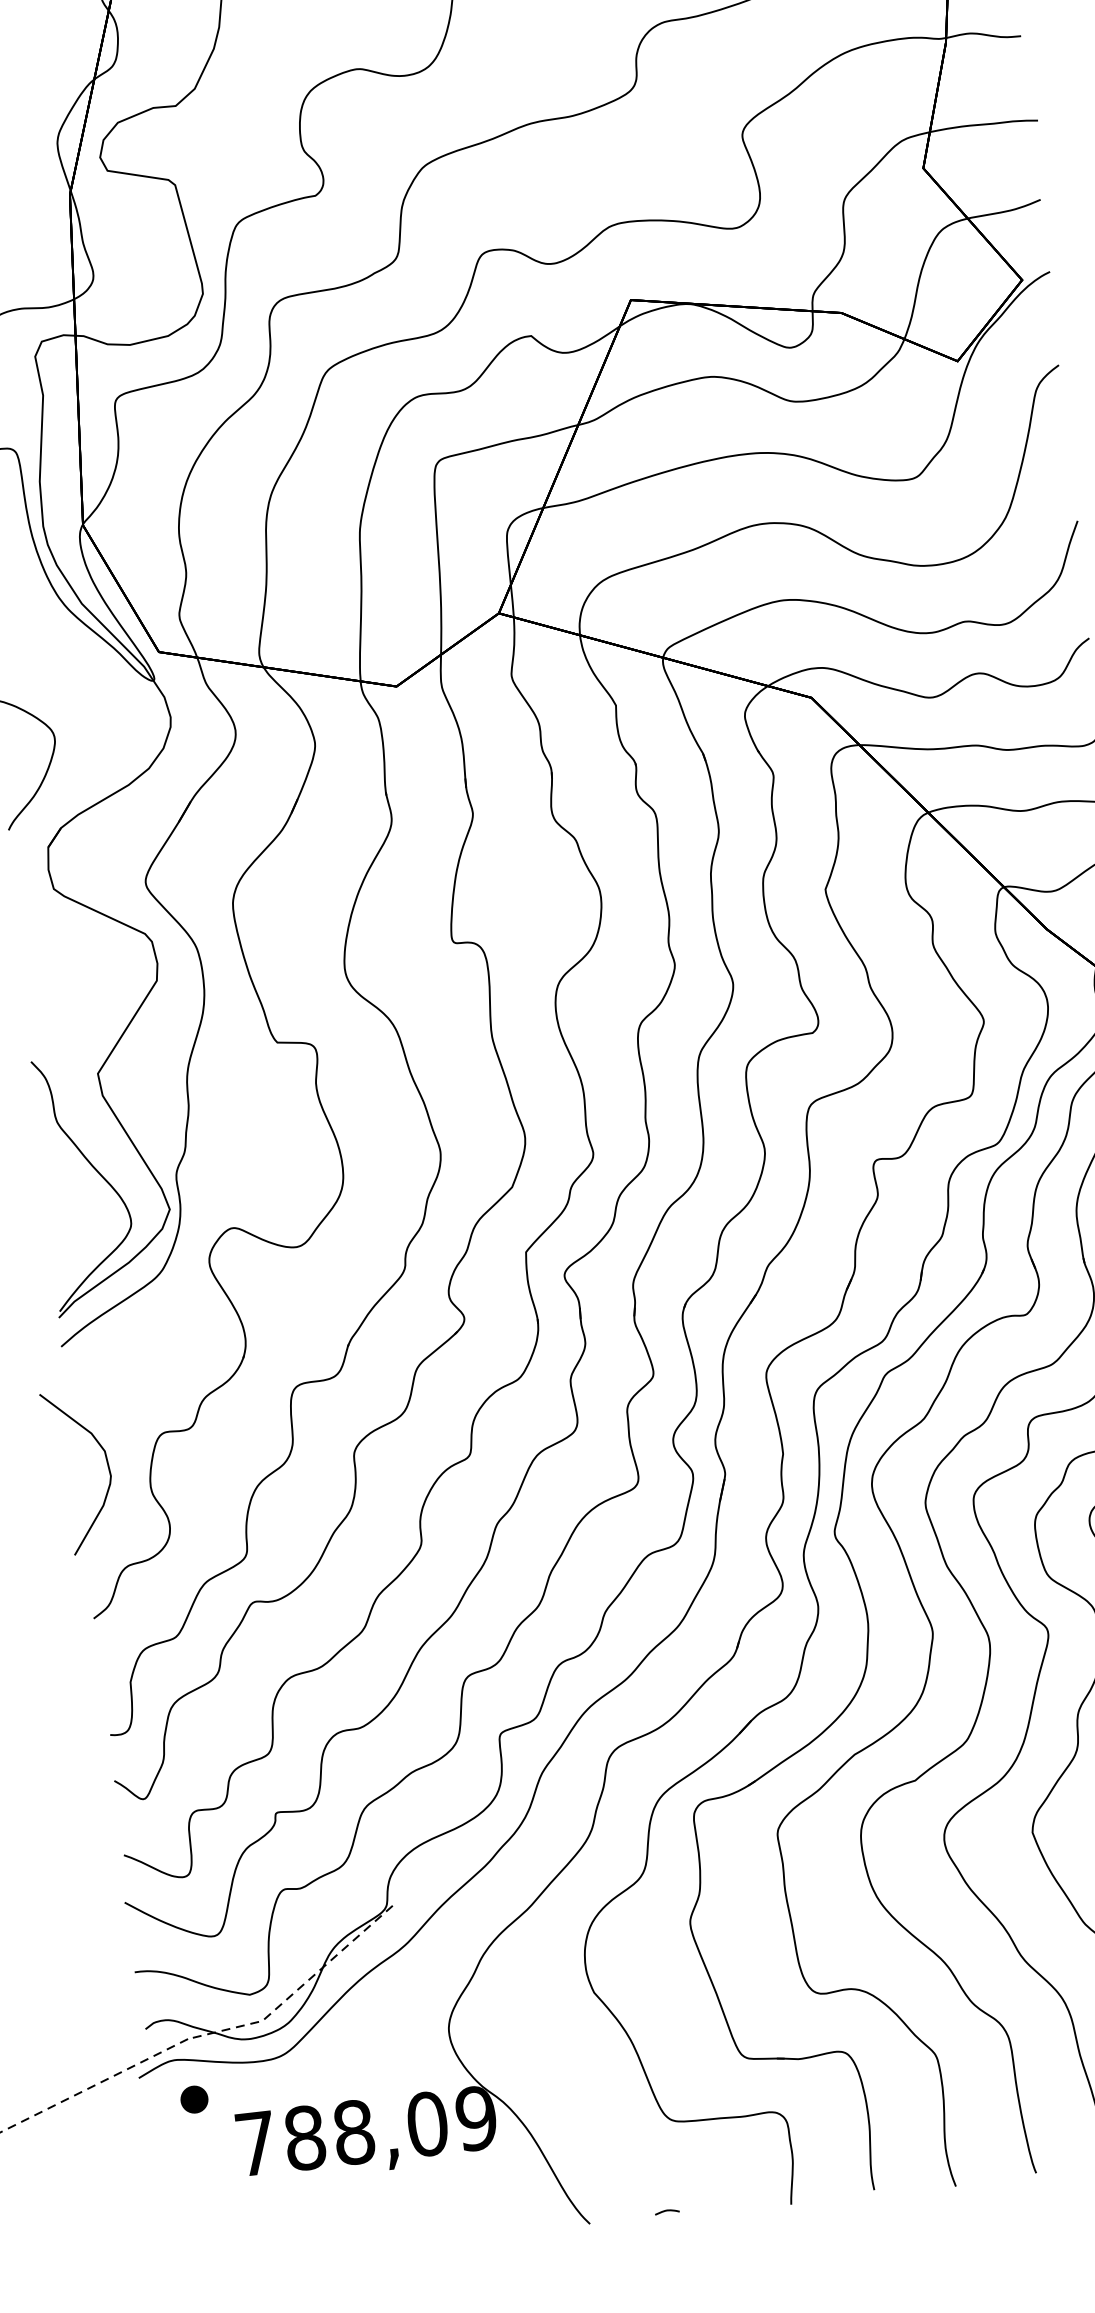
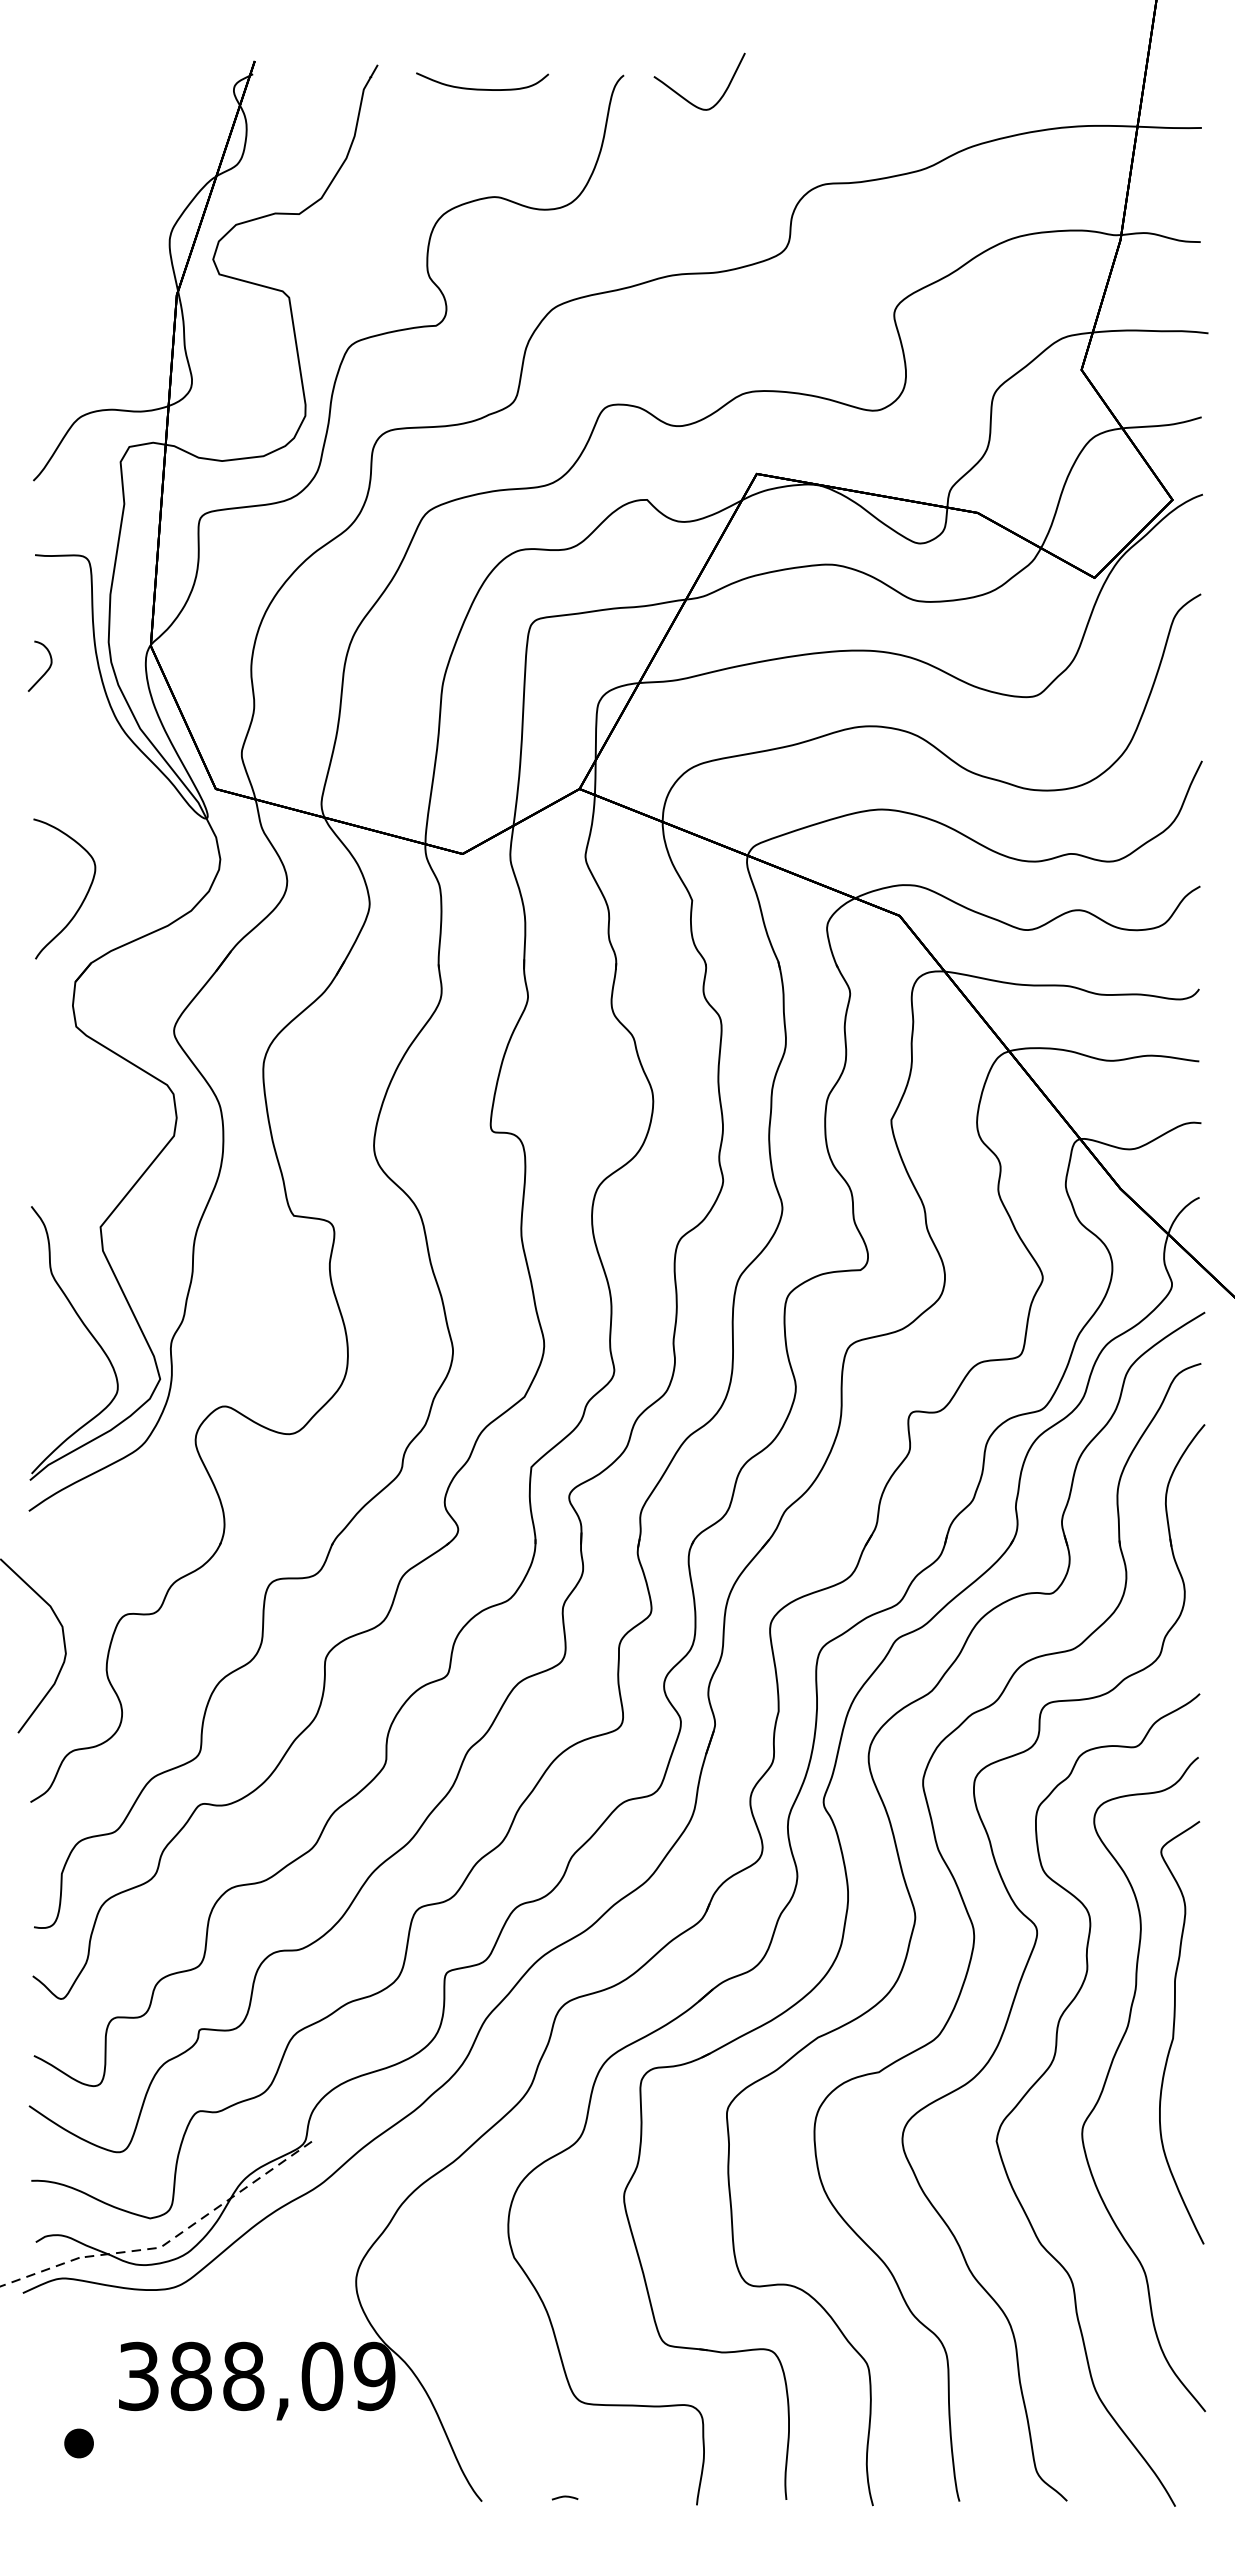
part: (193, 2099) -> (78, 2443), moved
text: (255, 2143) -> (138, 2376), 788,09 -> 388,09

